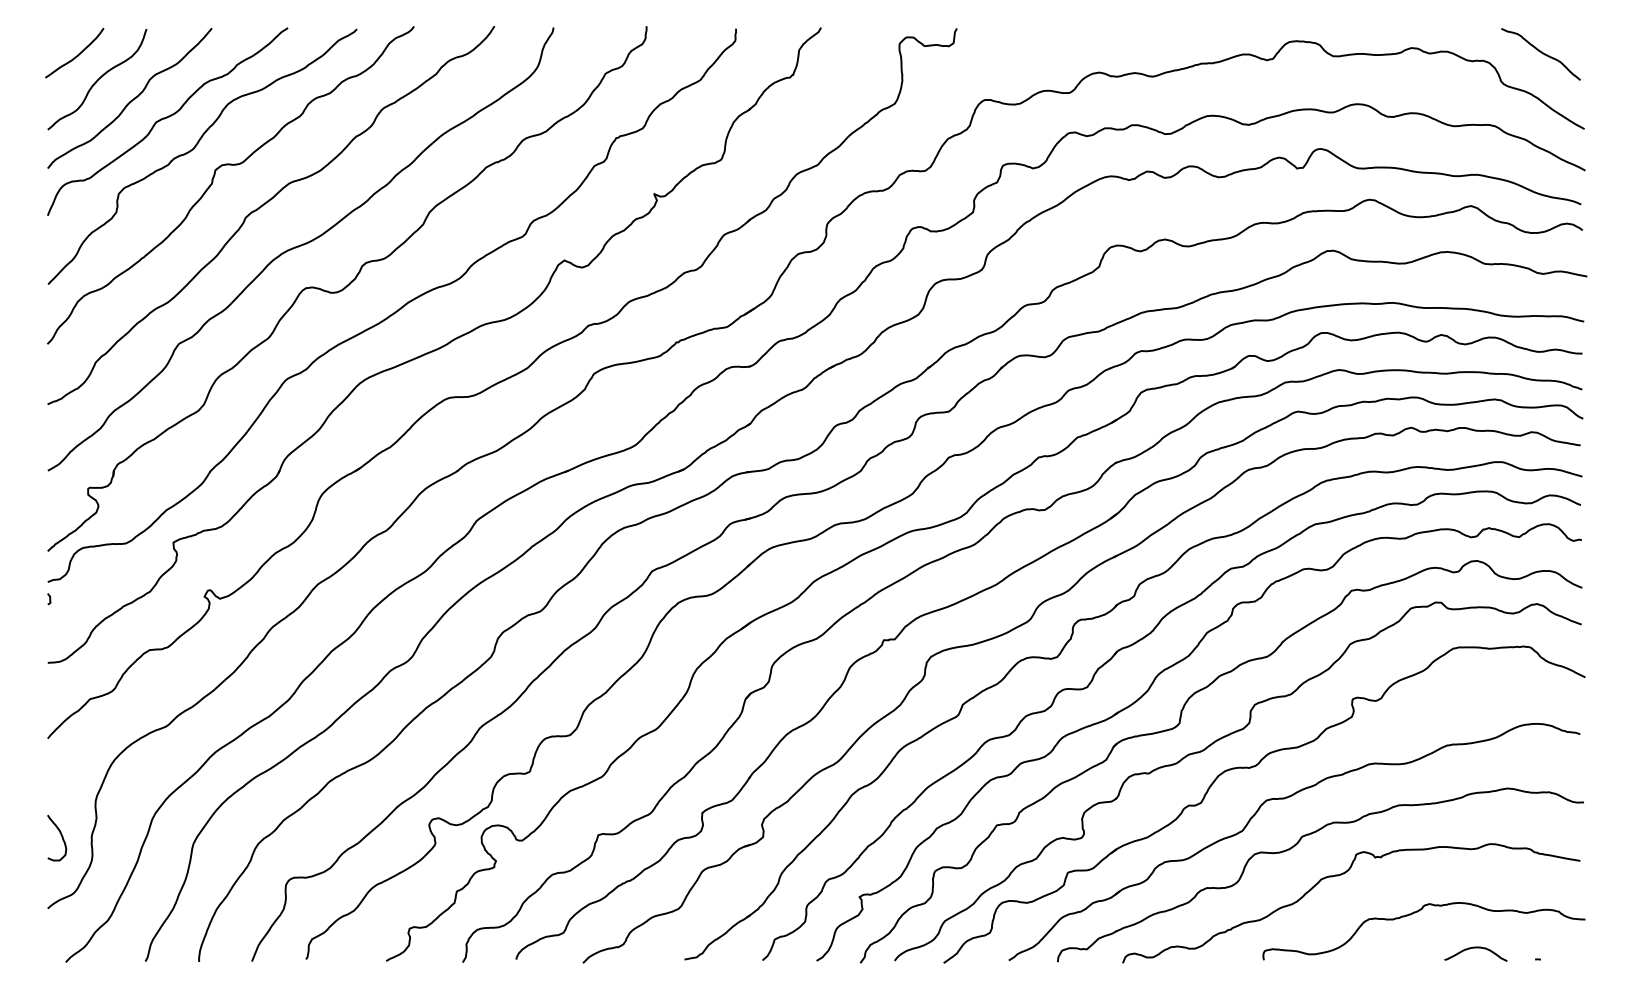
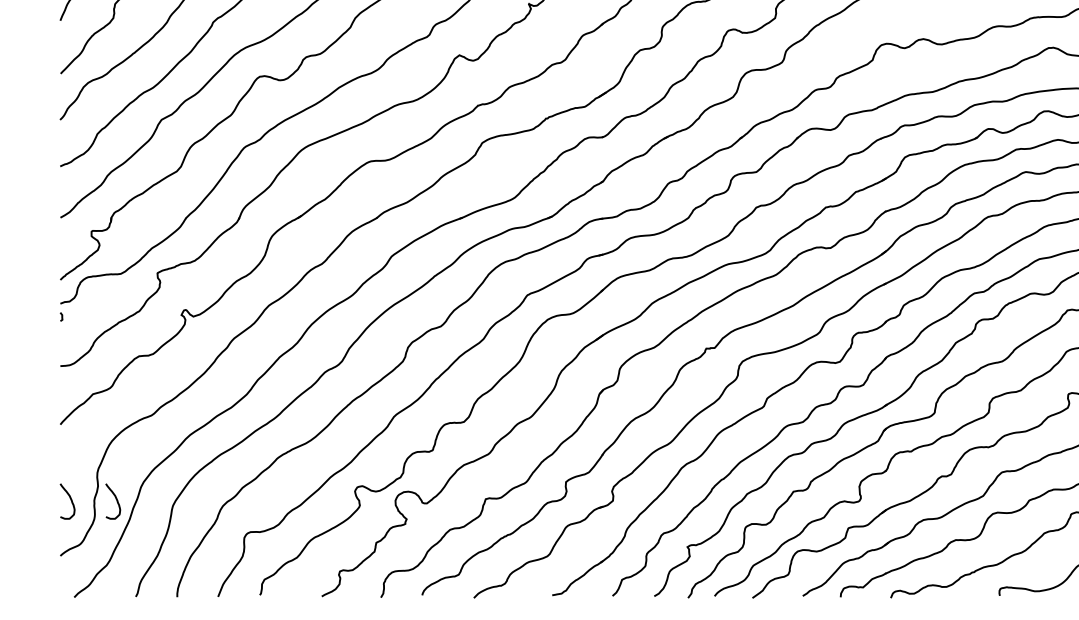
curve: (119, 835) -> (115, 499), added

